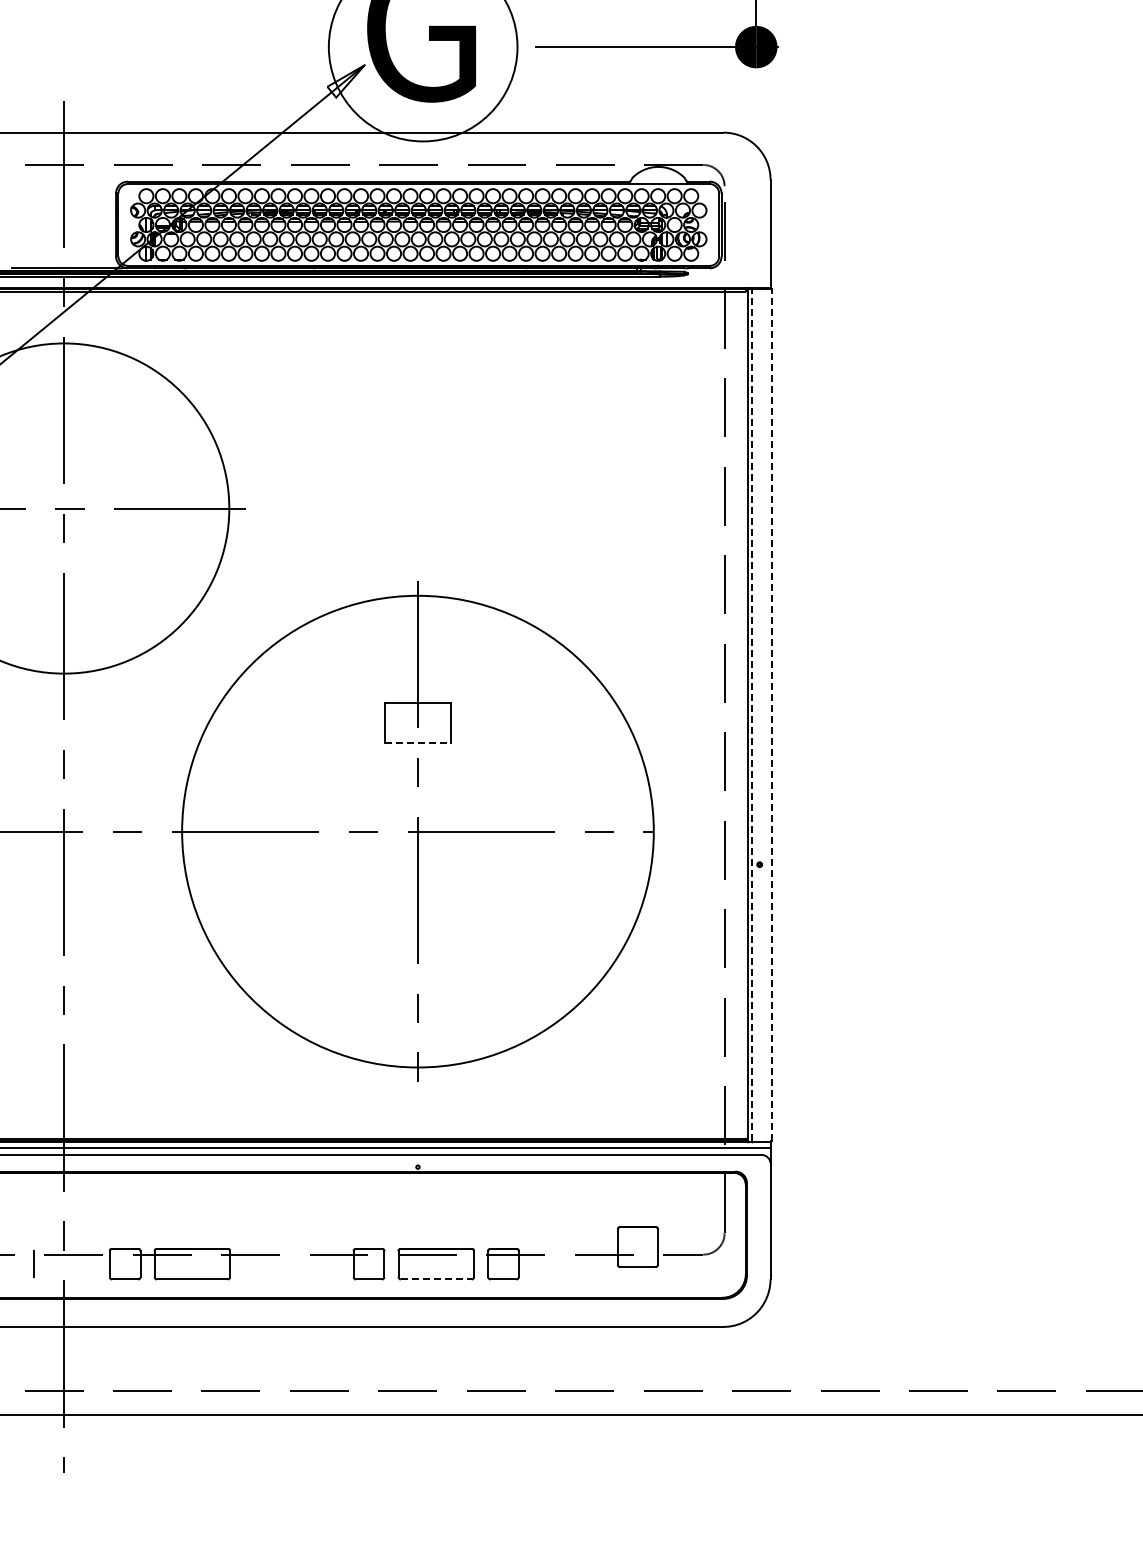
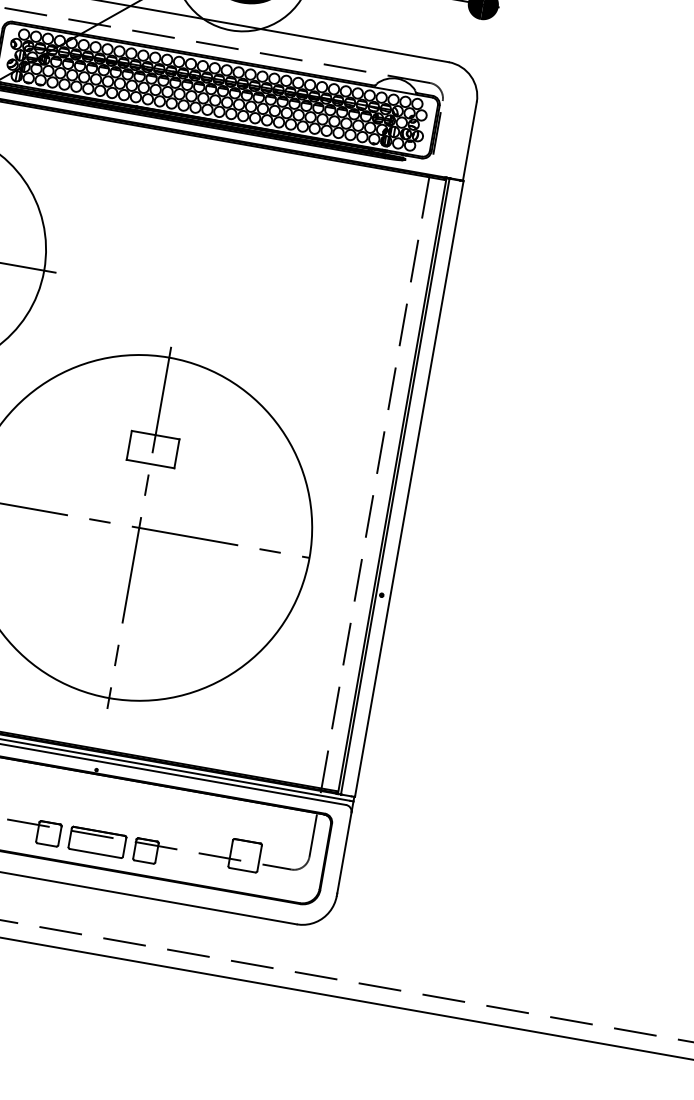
line: (752, 714) -> (395, 485), dashed -> solid
line: (771, 714) -> (409, 488), dashed -> solid
line: (418, 743) -> (150, 464), dashed -> solid
line: (436, 1279) -> (95, 853), dashed -> solid

